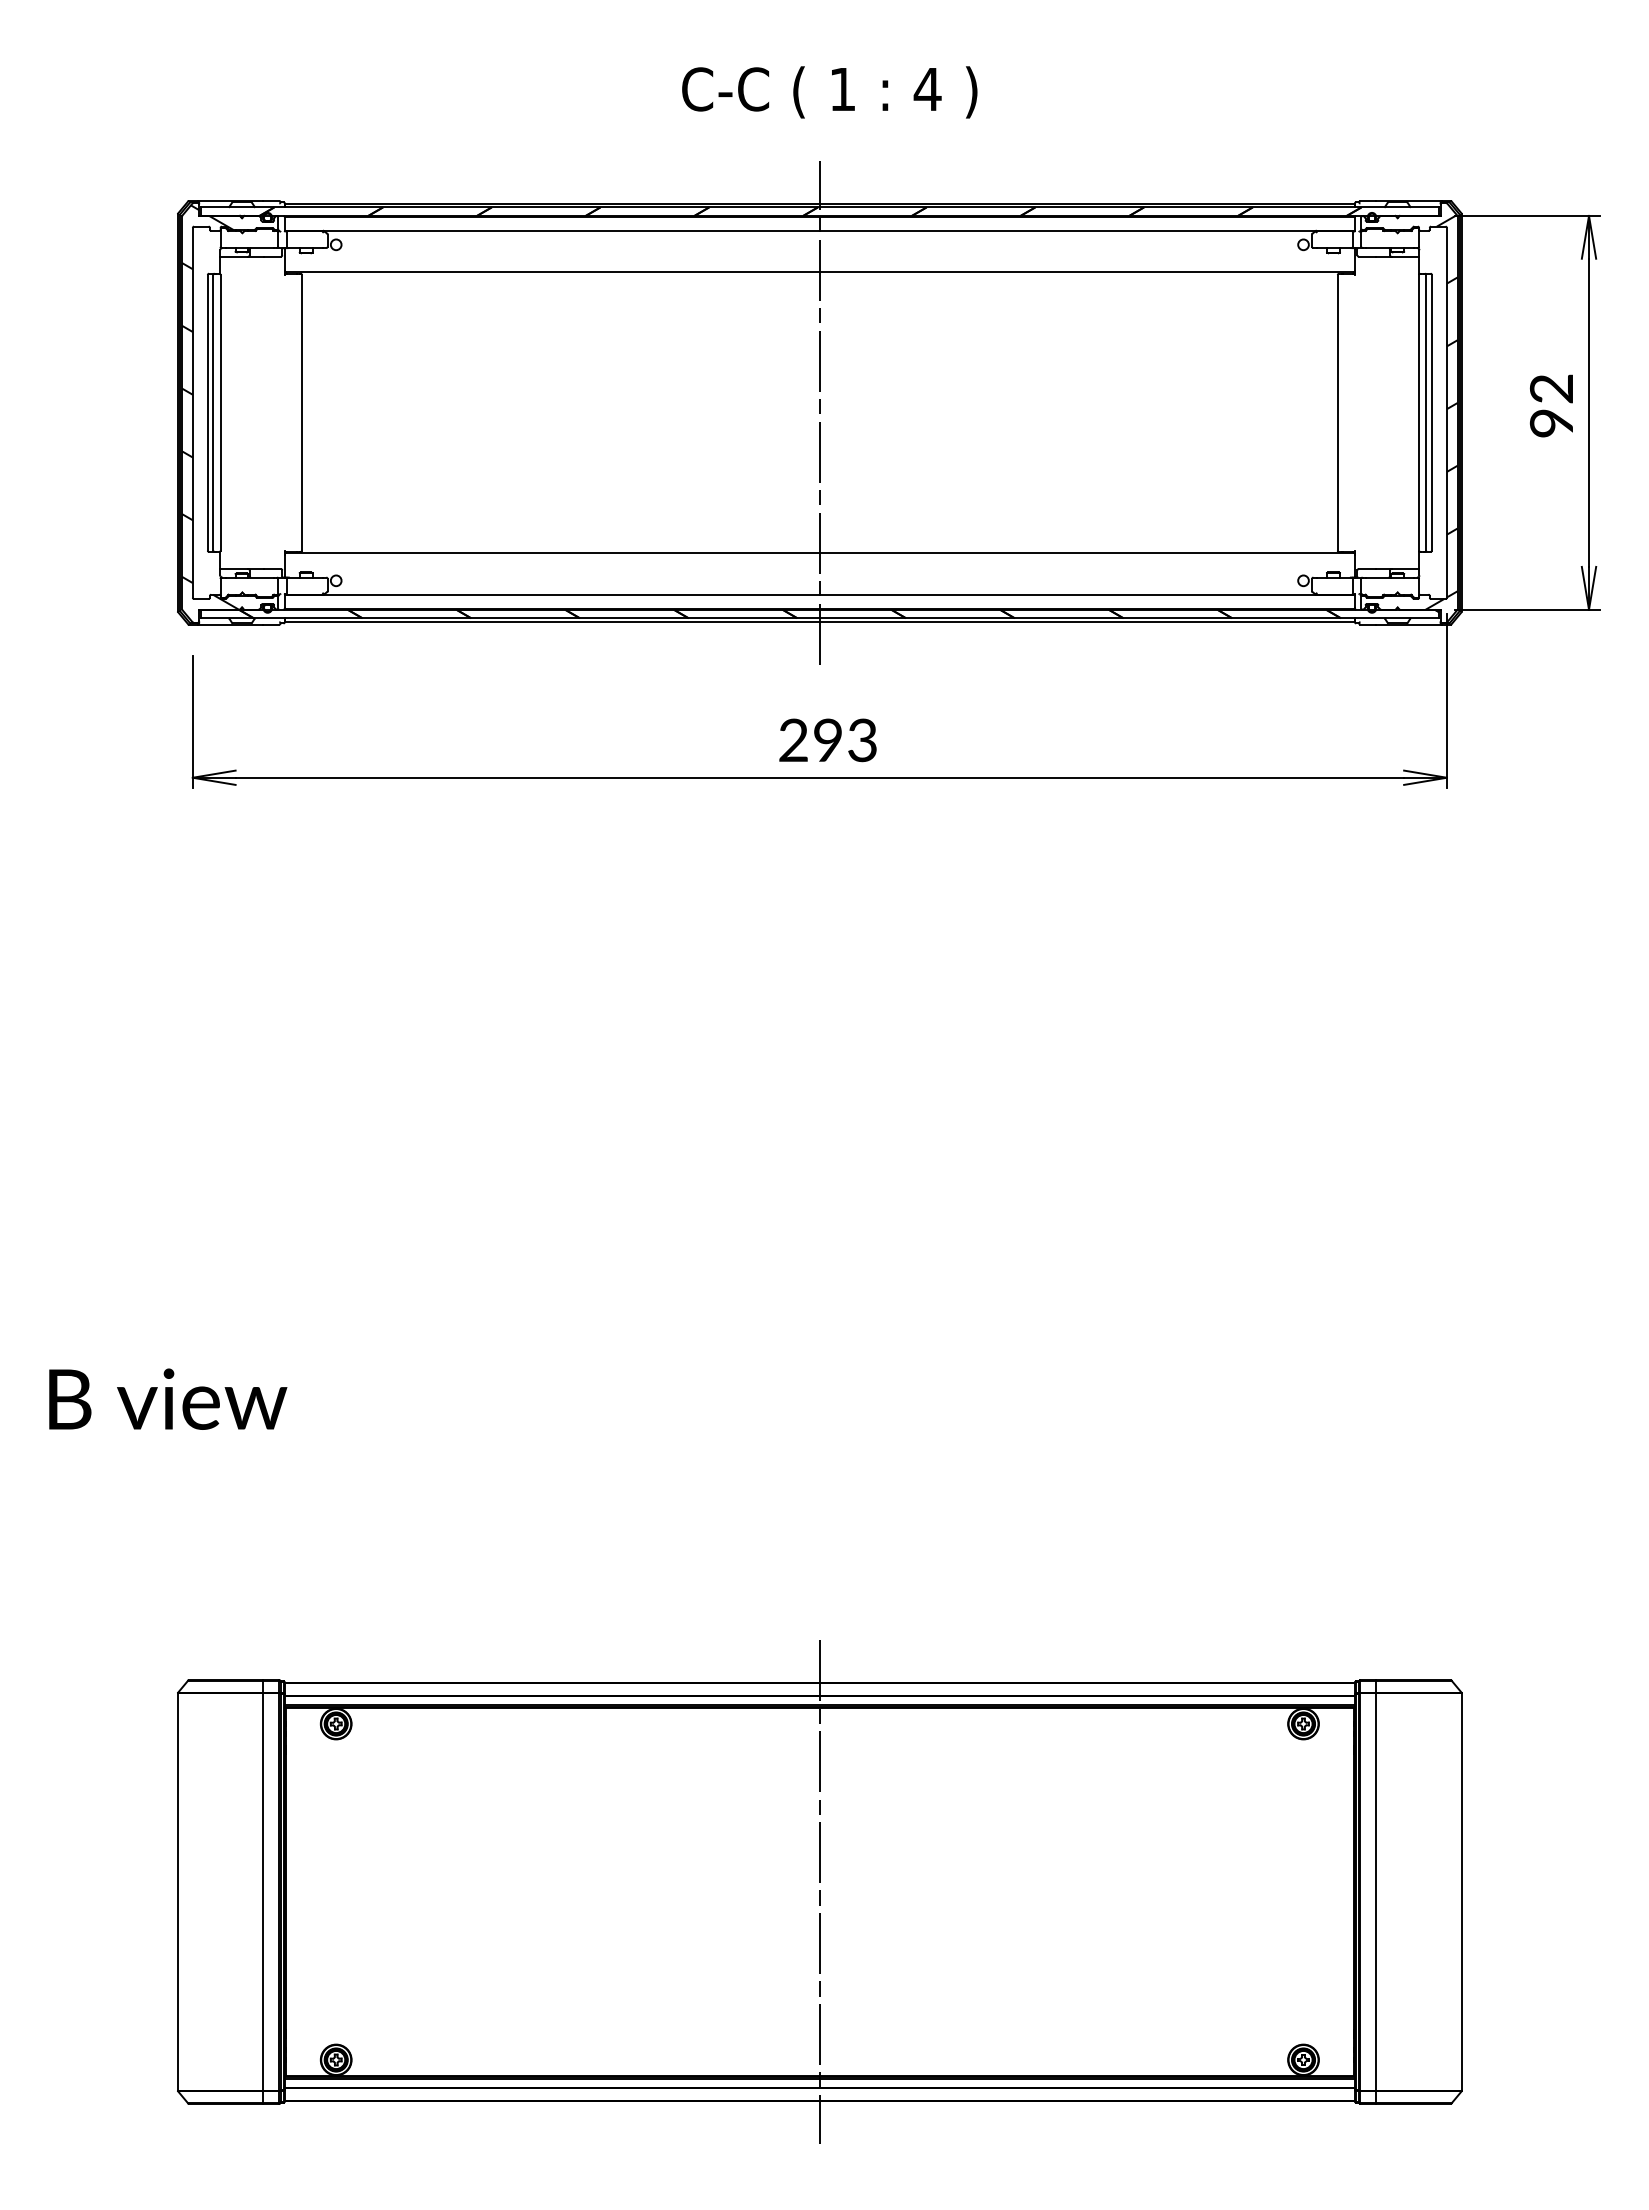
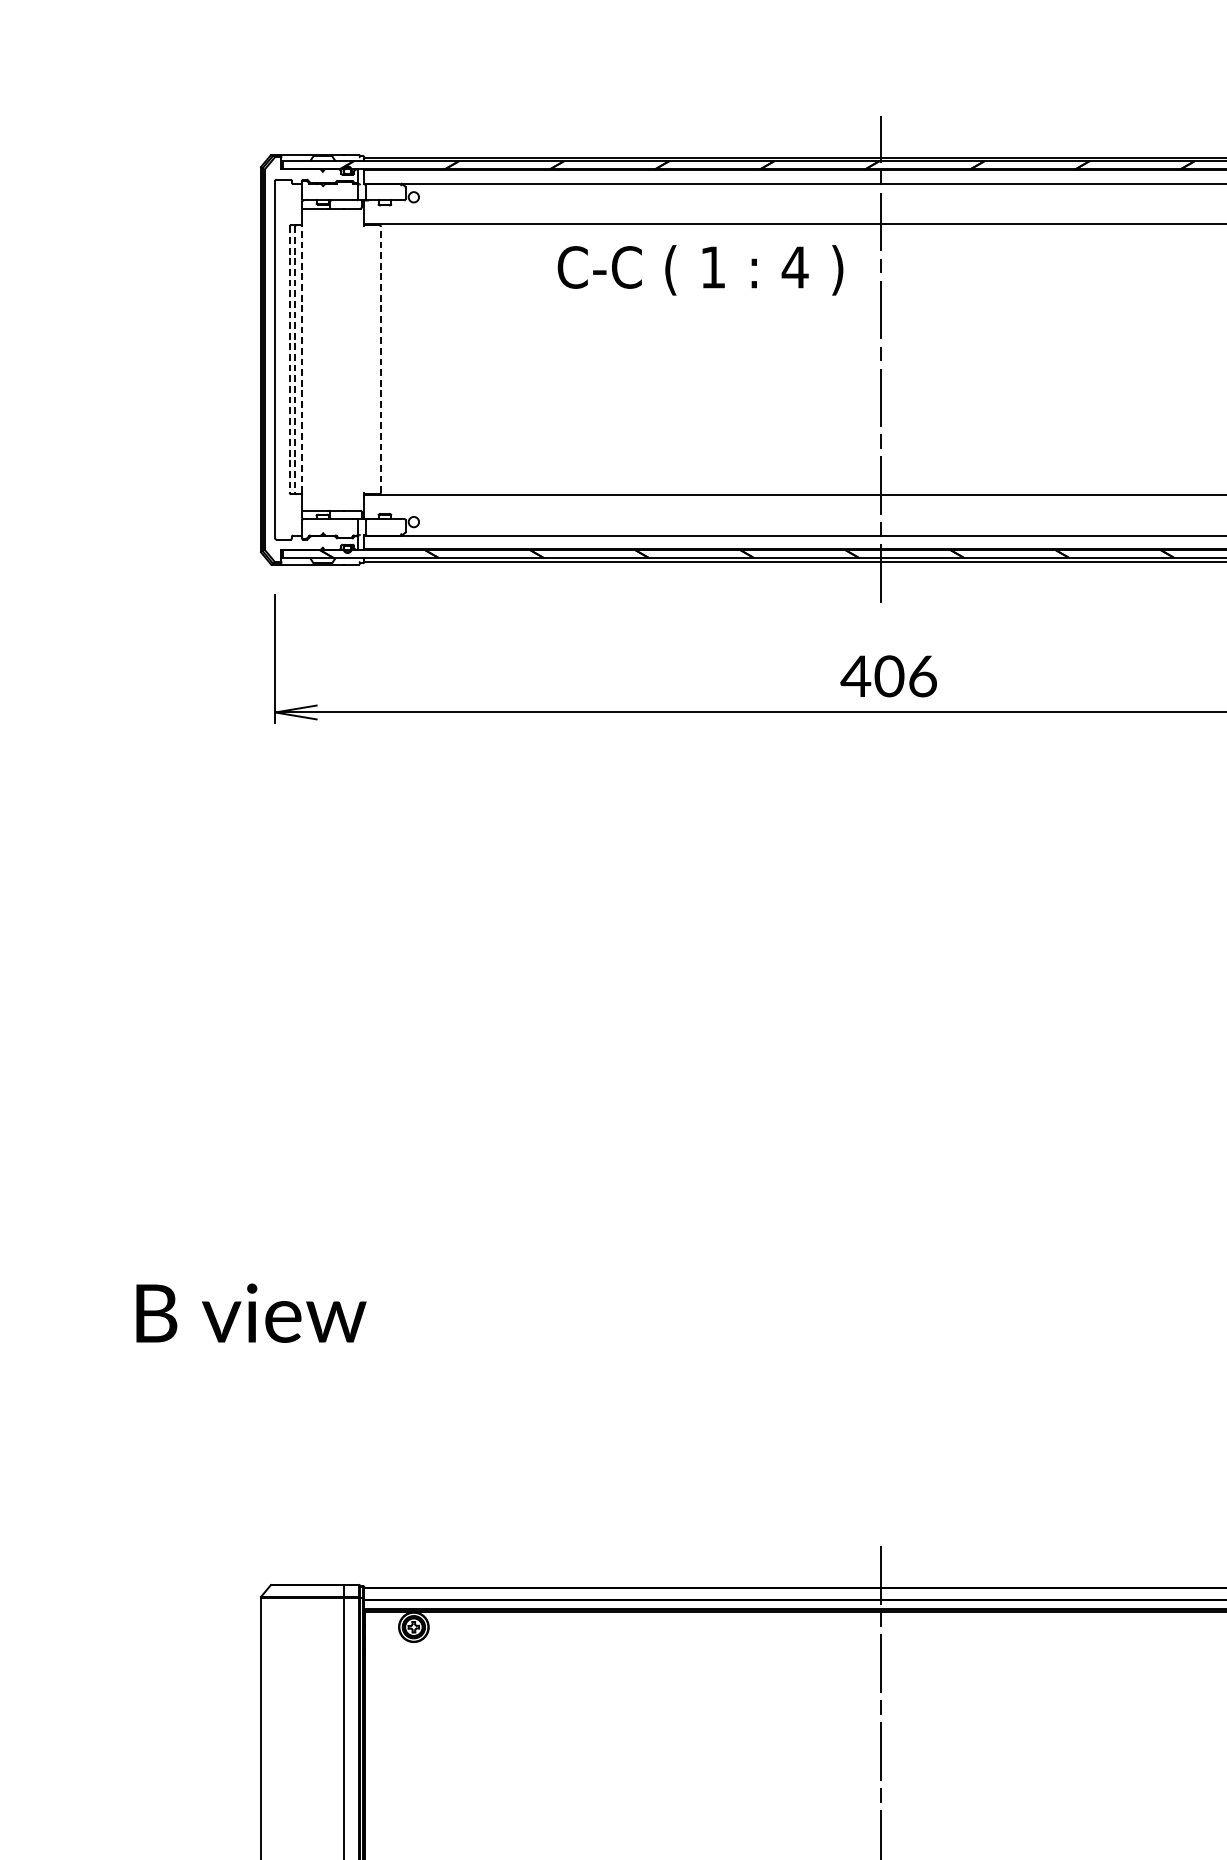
text: (829, 92) -> (700, 270), moved
hatch: (210, 407) -> (292, 354), removed
line: (207, 412) -> (289, 359), solid -> dashed
line: (213, 412) -> (295, 359), solid -> dashed
line: (220, 412) -> (302, 359), solid -> dashed
line: (301, 412) -> (380, 359), solid -> dashed
text: (827, 740) -> (888, 676), 293 -> 406

